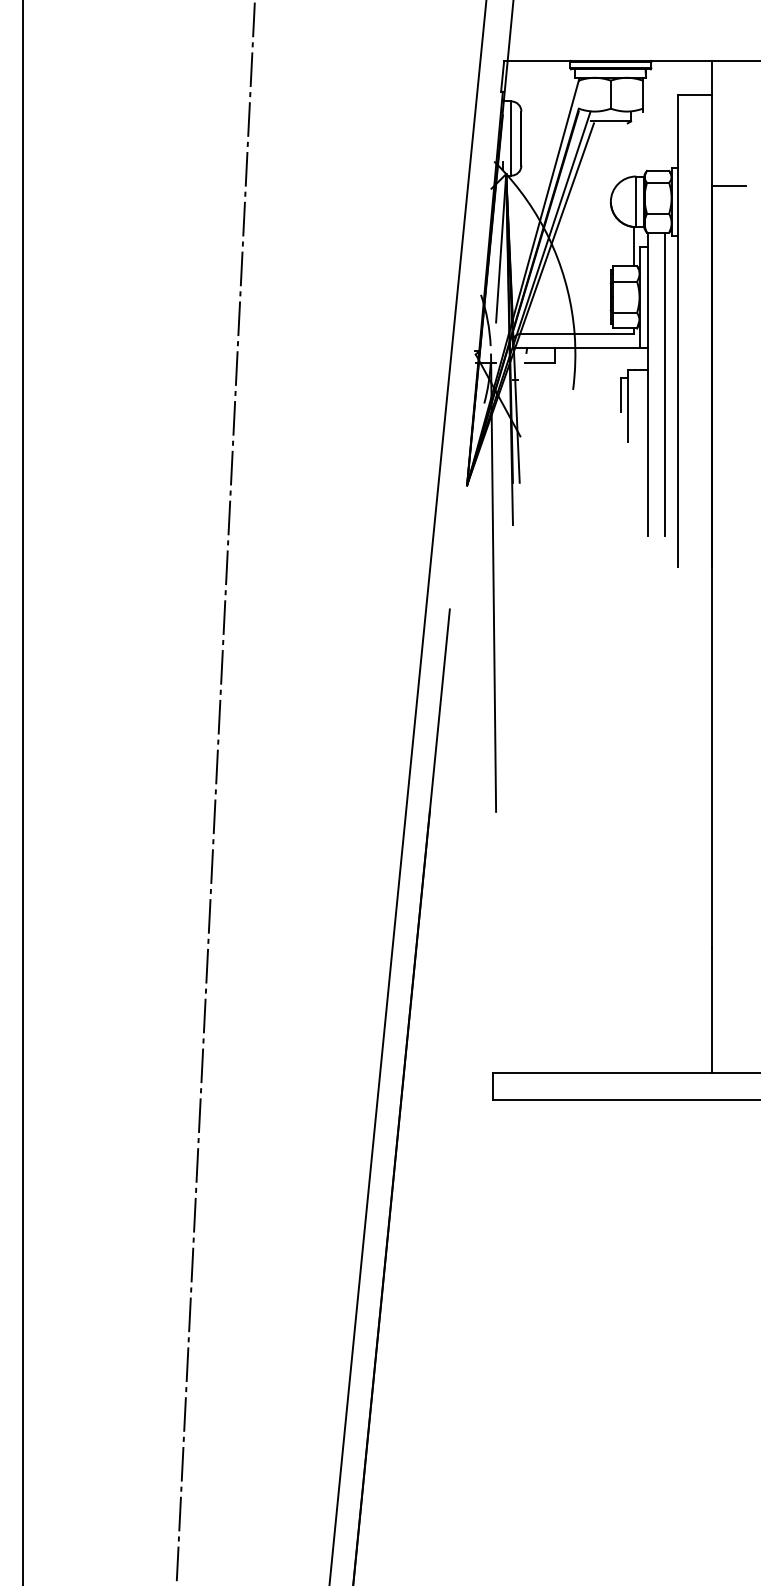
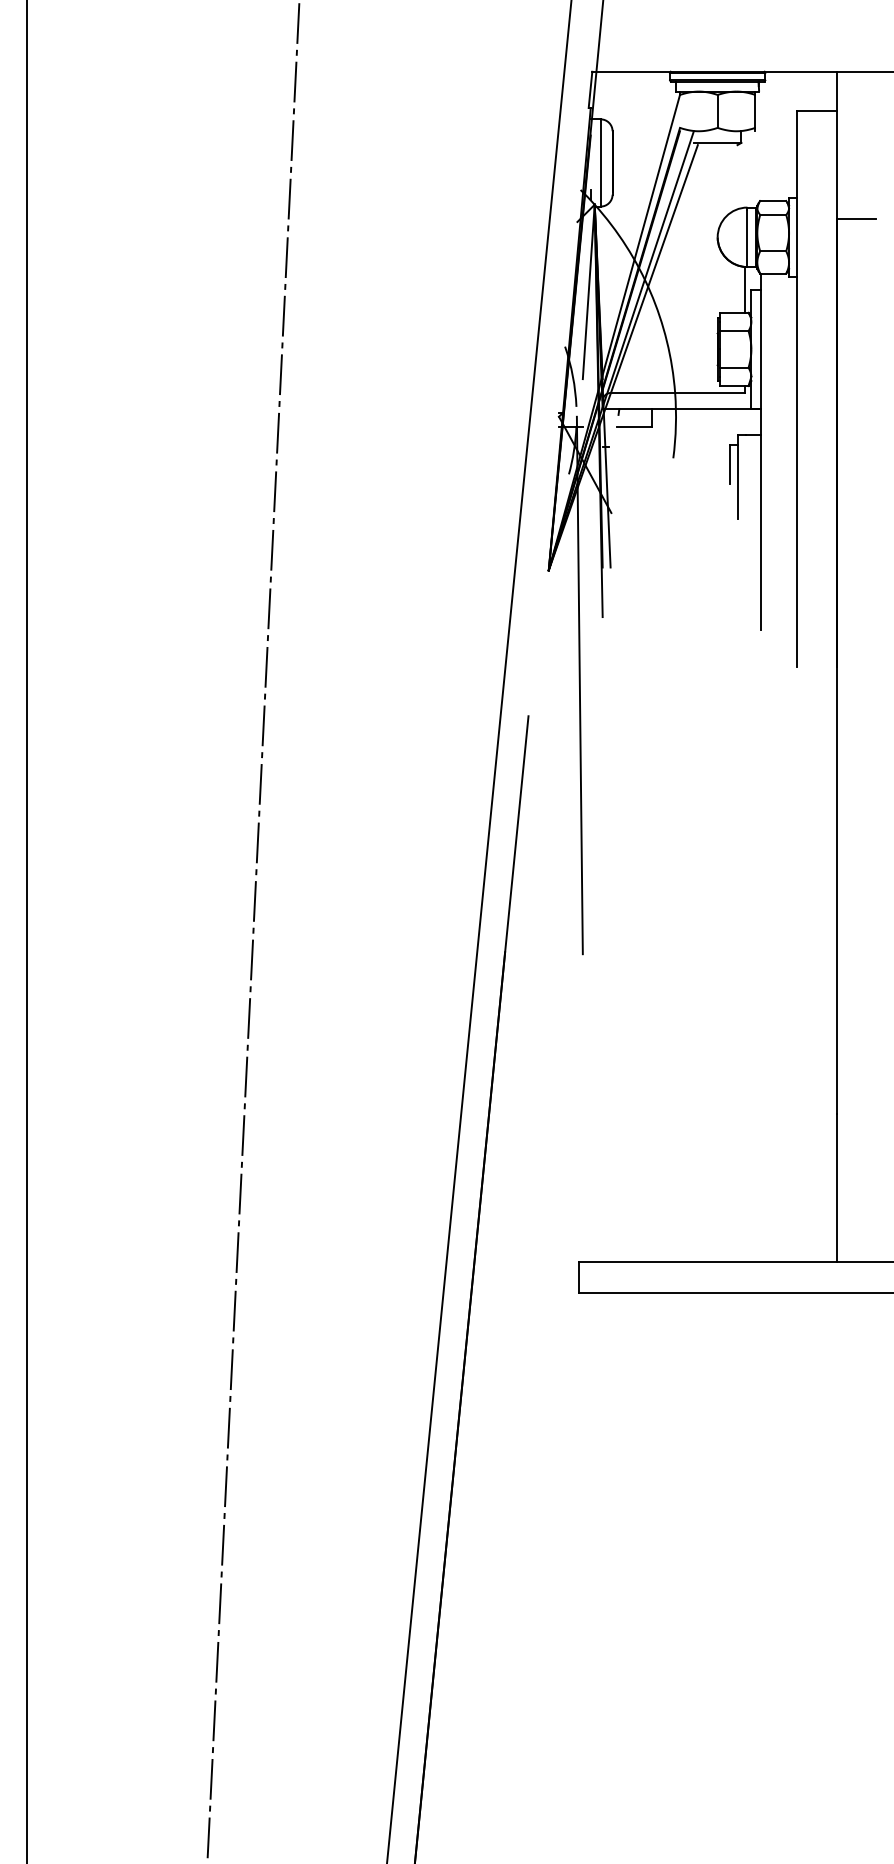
line: (665, 384) -> (781, 451), removed

